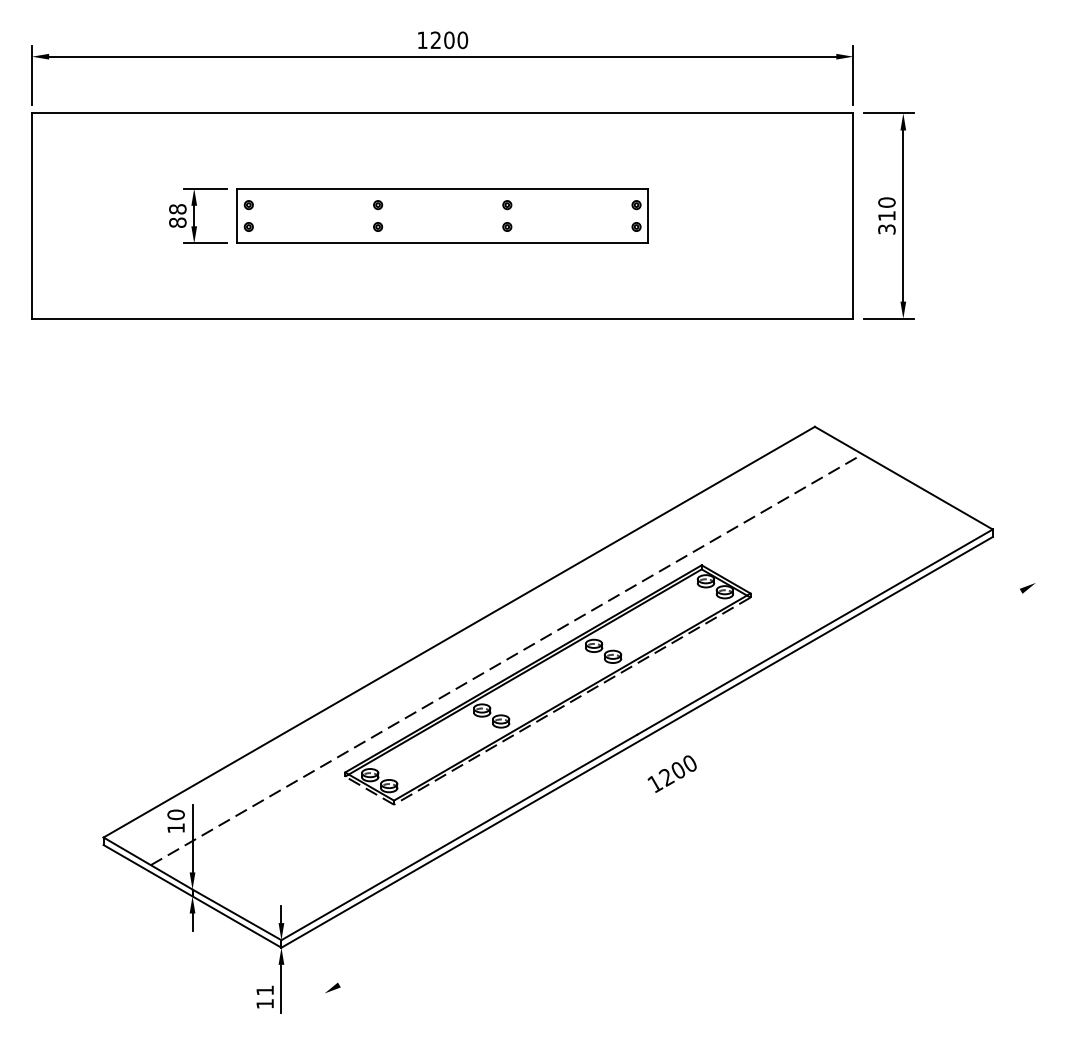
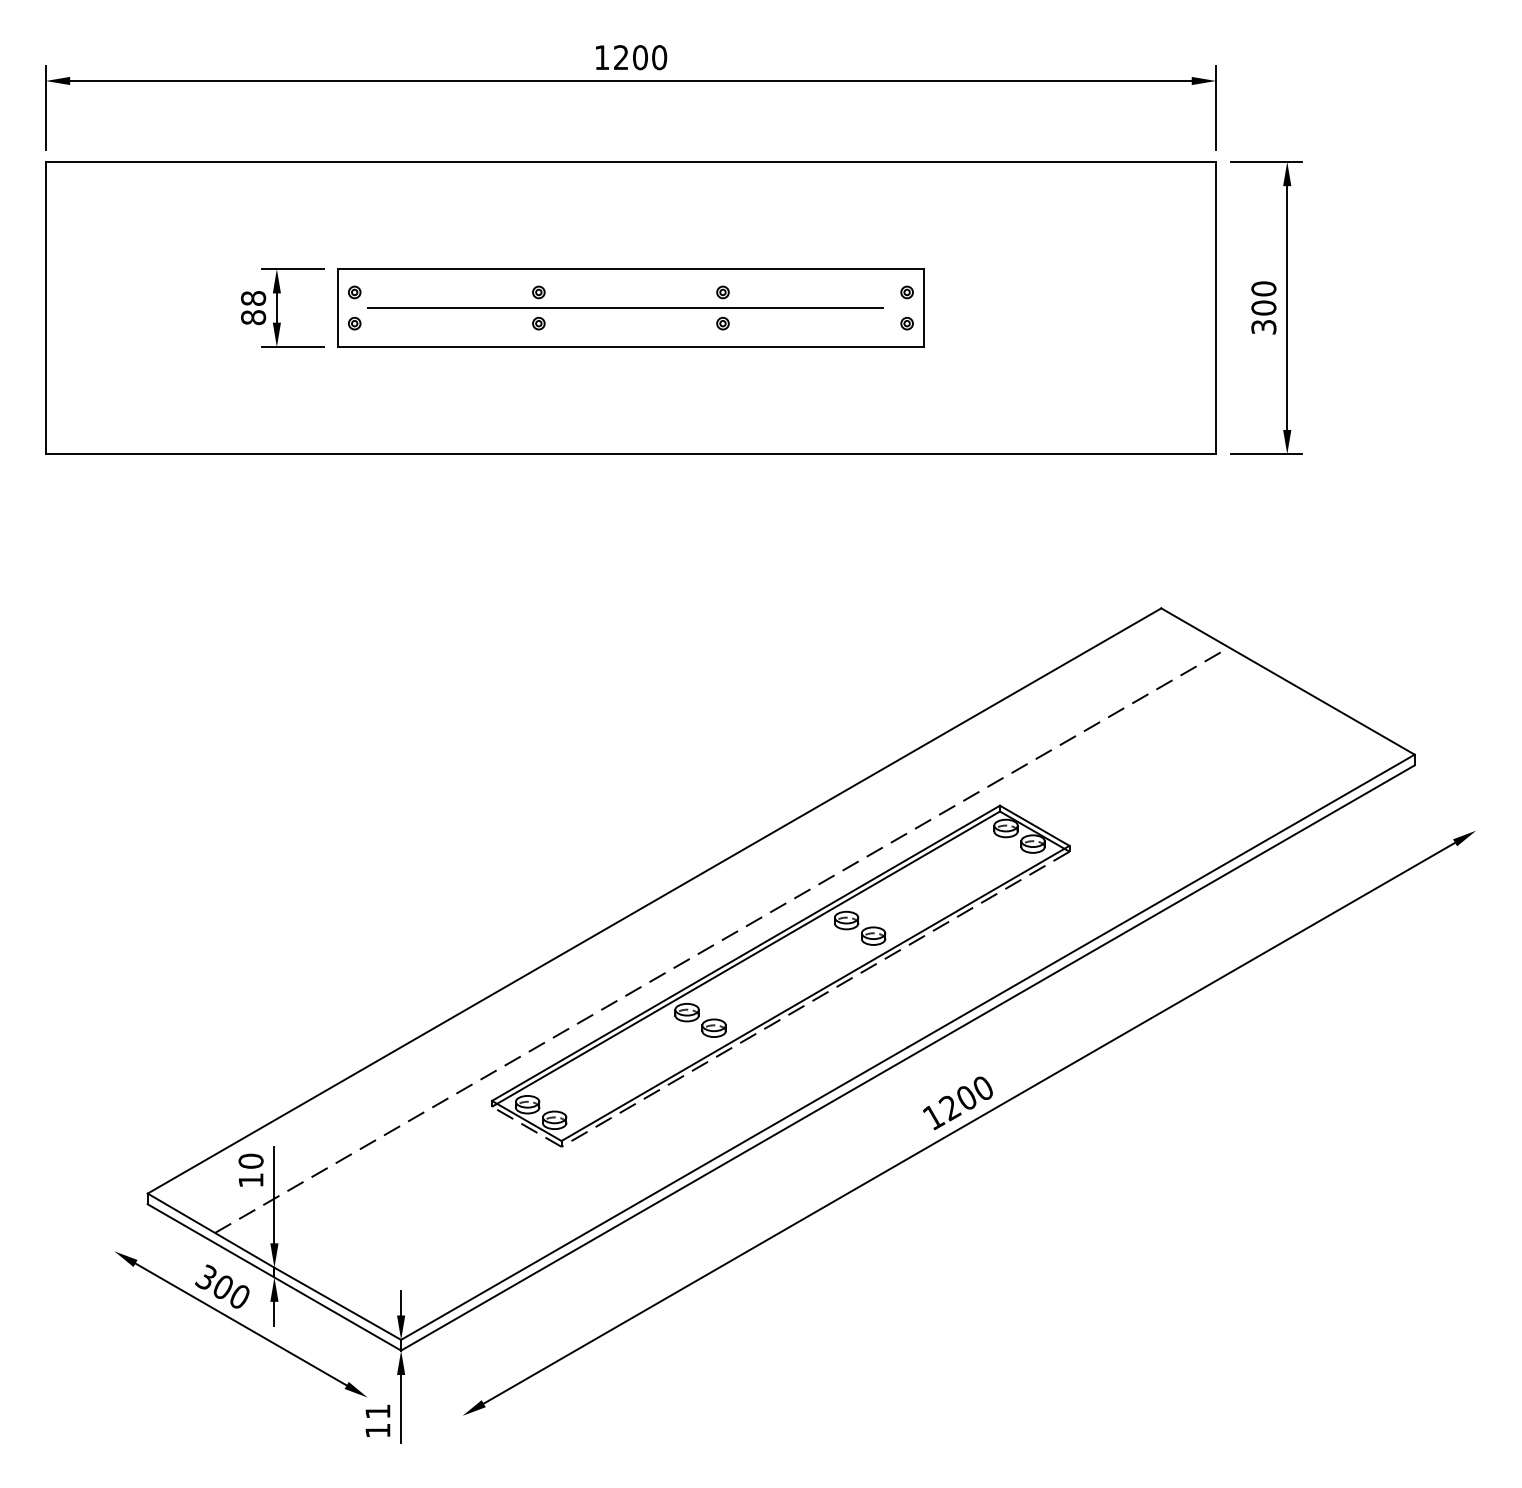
text: (886, 215) -> (1263, 307), 310 -> 300
line: (438, 216) -> (624, 308), added
line: (680, 787) -> (969, 1122), added
part: (168, 929) -> (240, 1324), added

